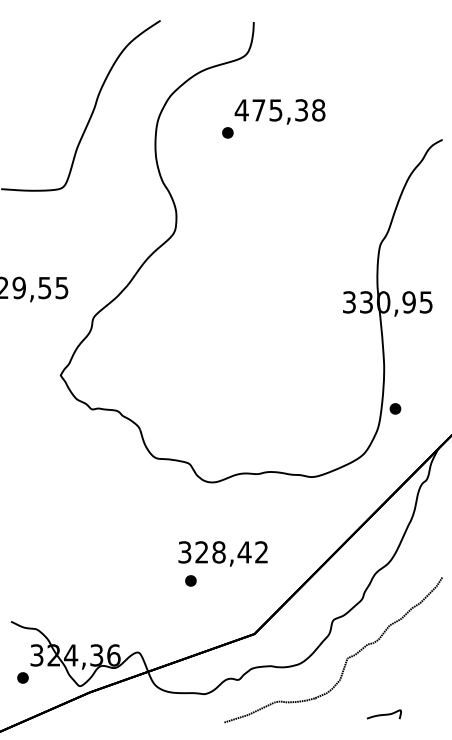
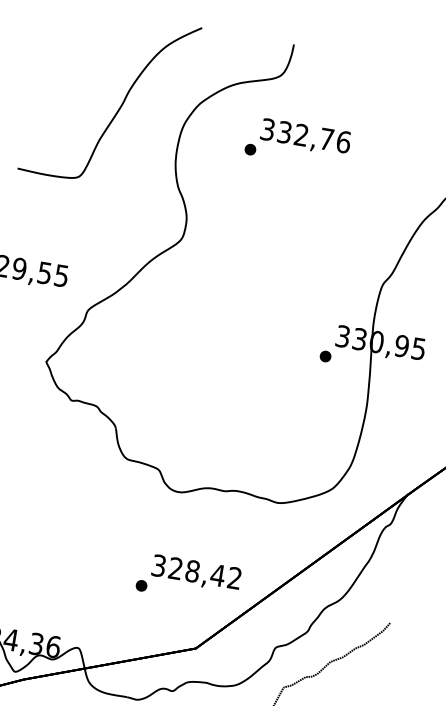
text: (279, 110) -> (305, 135), 475,38 -> 332,76
part: (395, 408) -> (325, 356), moved
text: (222, 553) -> (195, 573), moved

